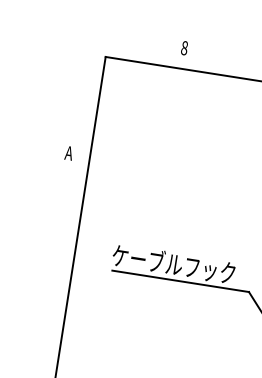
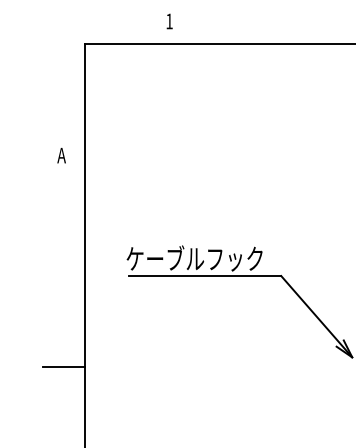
text: (184, 48) -> (169, 21), 8 -> 1
line: (41, 343) -> (64, 367), added

